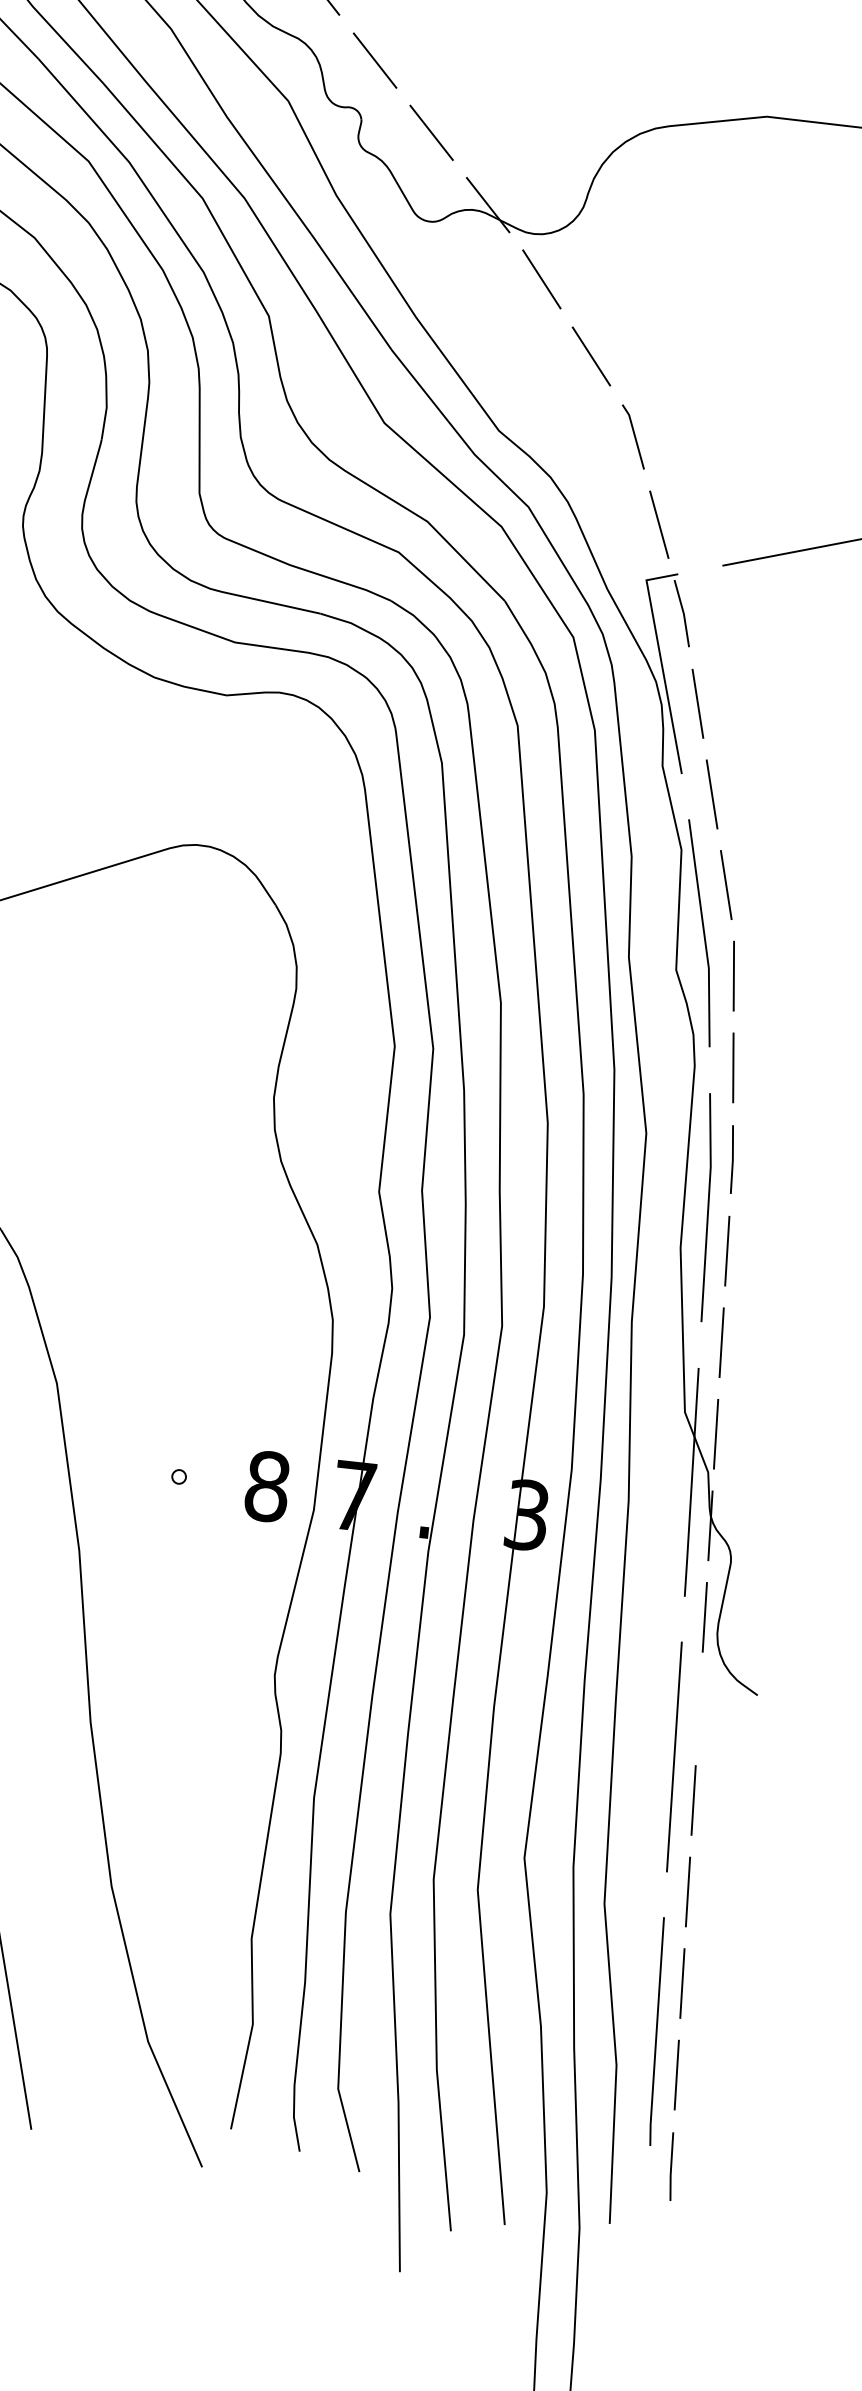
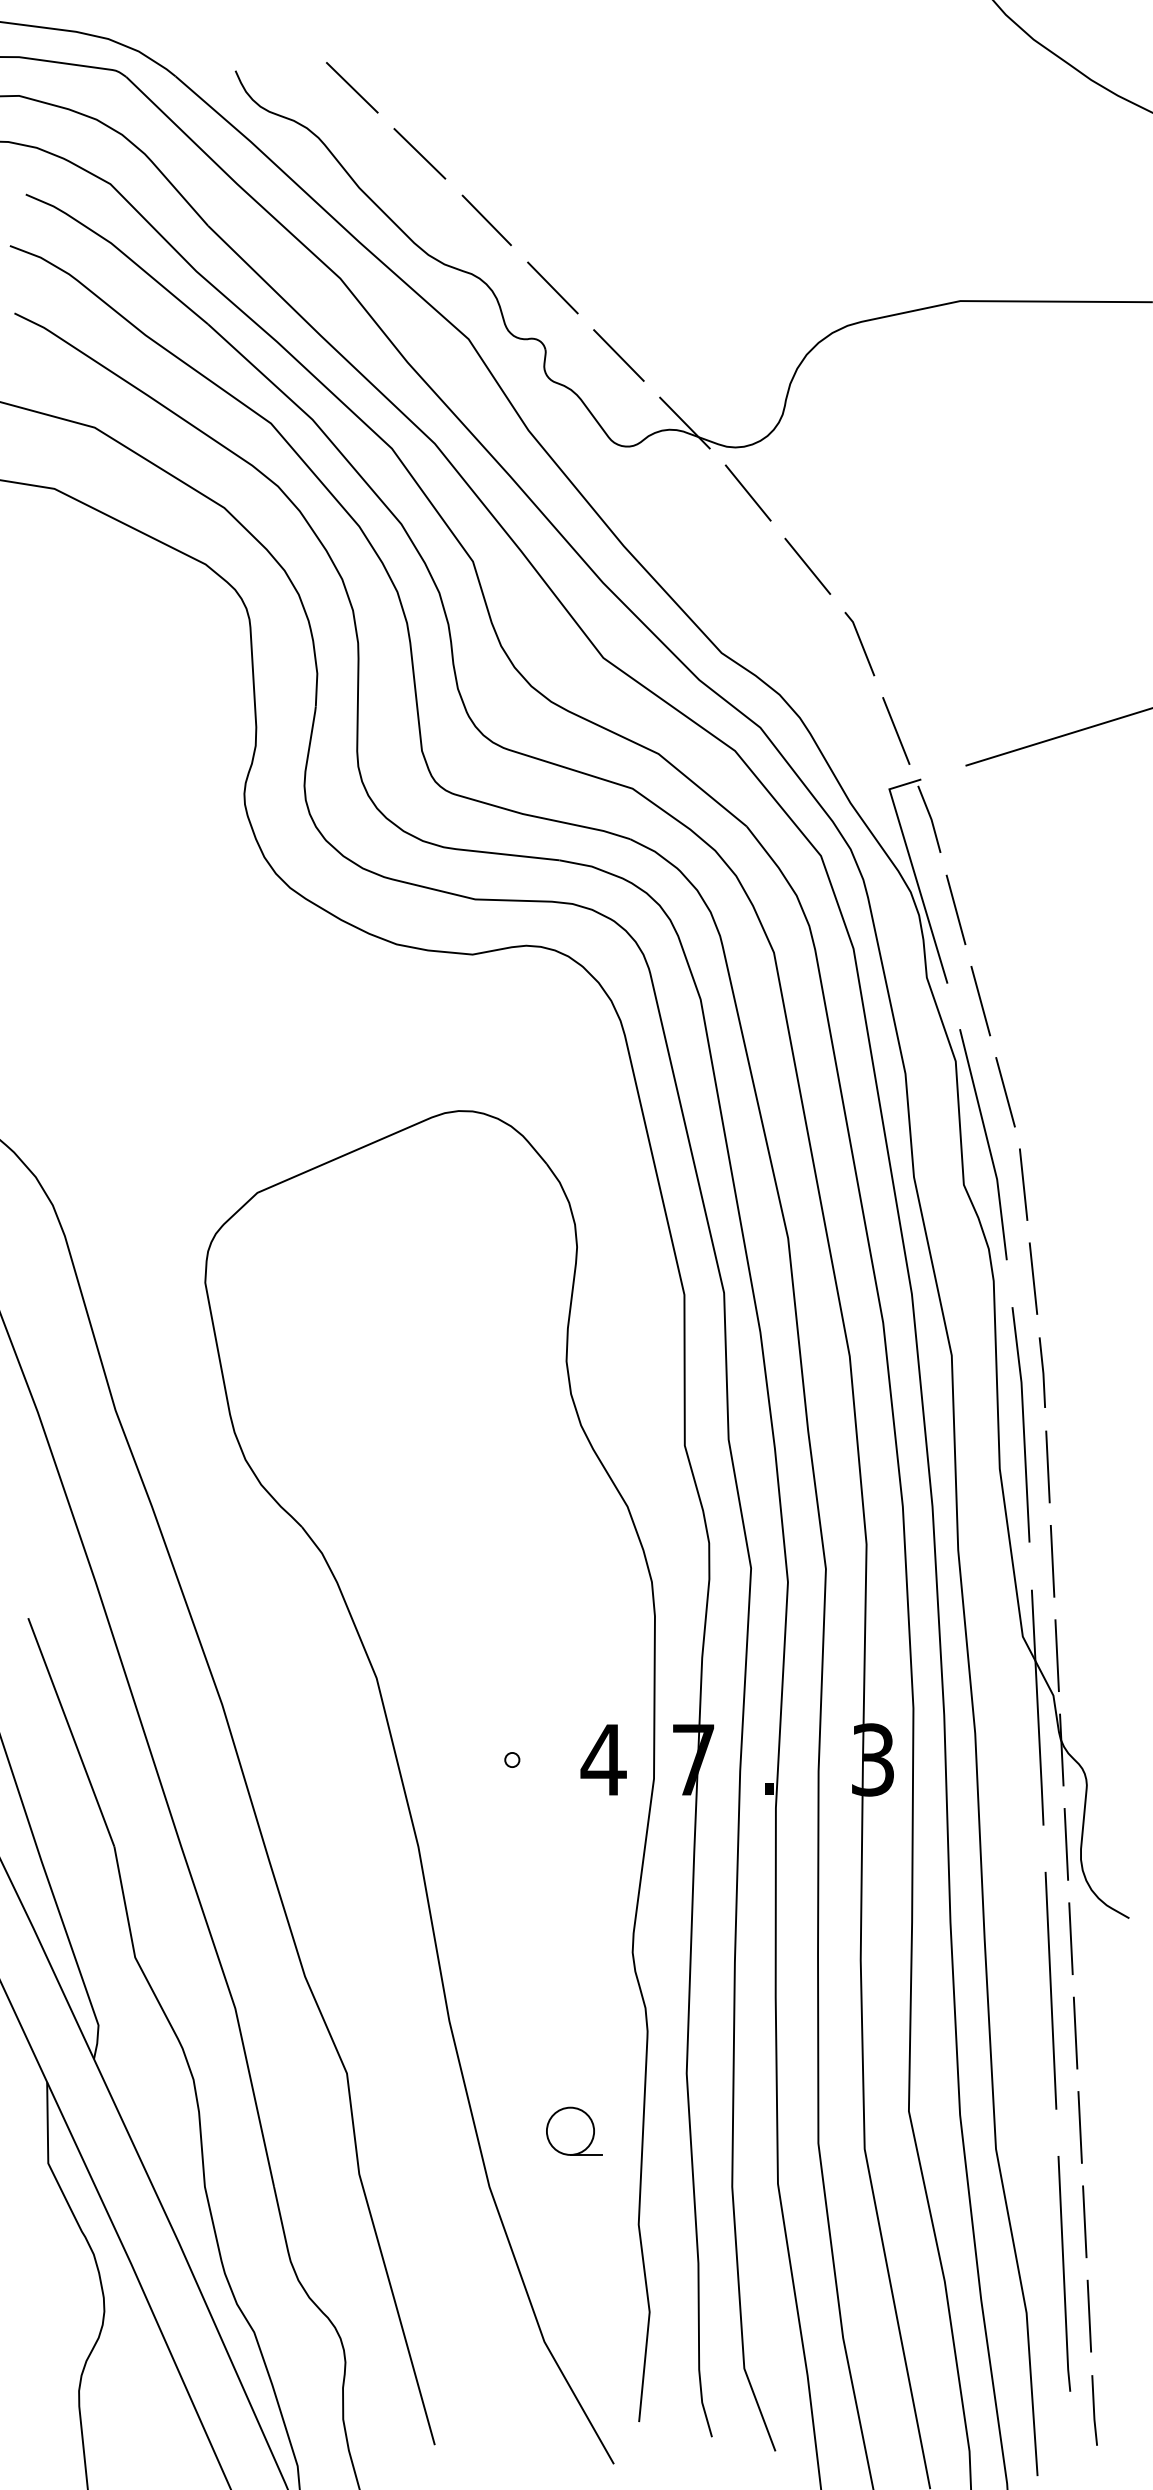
text: (267, 1486) -> (603, 1759), 8 -> 4
line: (698, 1708) -> (1070, 1938), added
part: (199, 1841) -> (574, 2130), added

